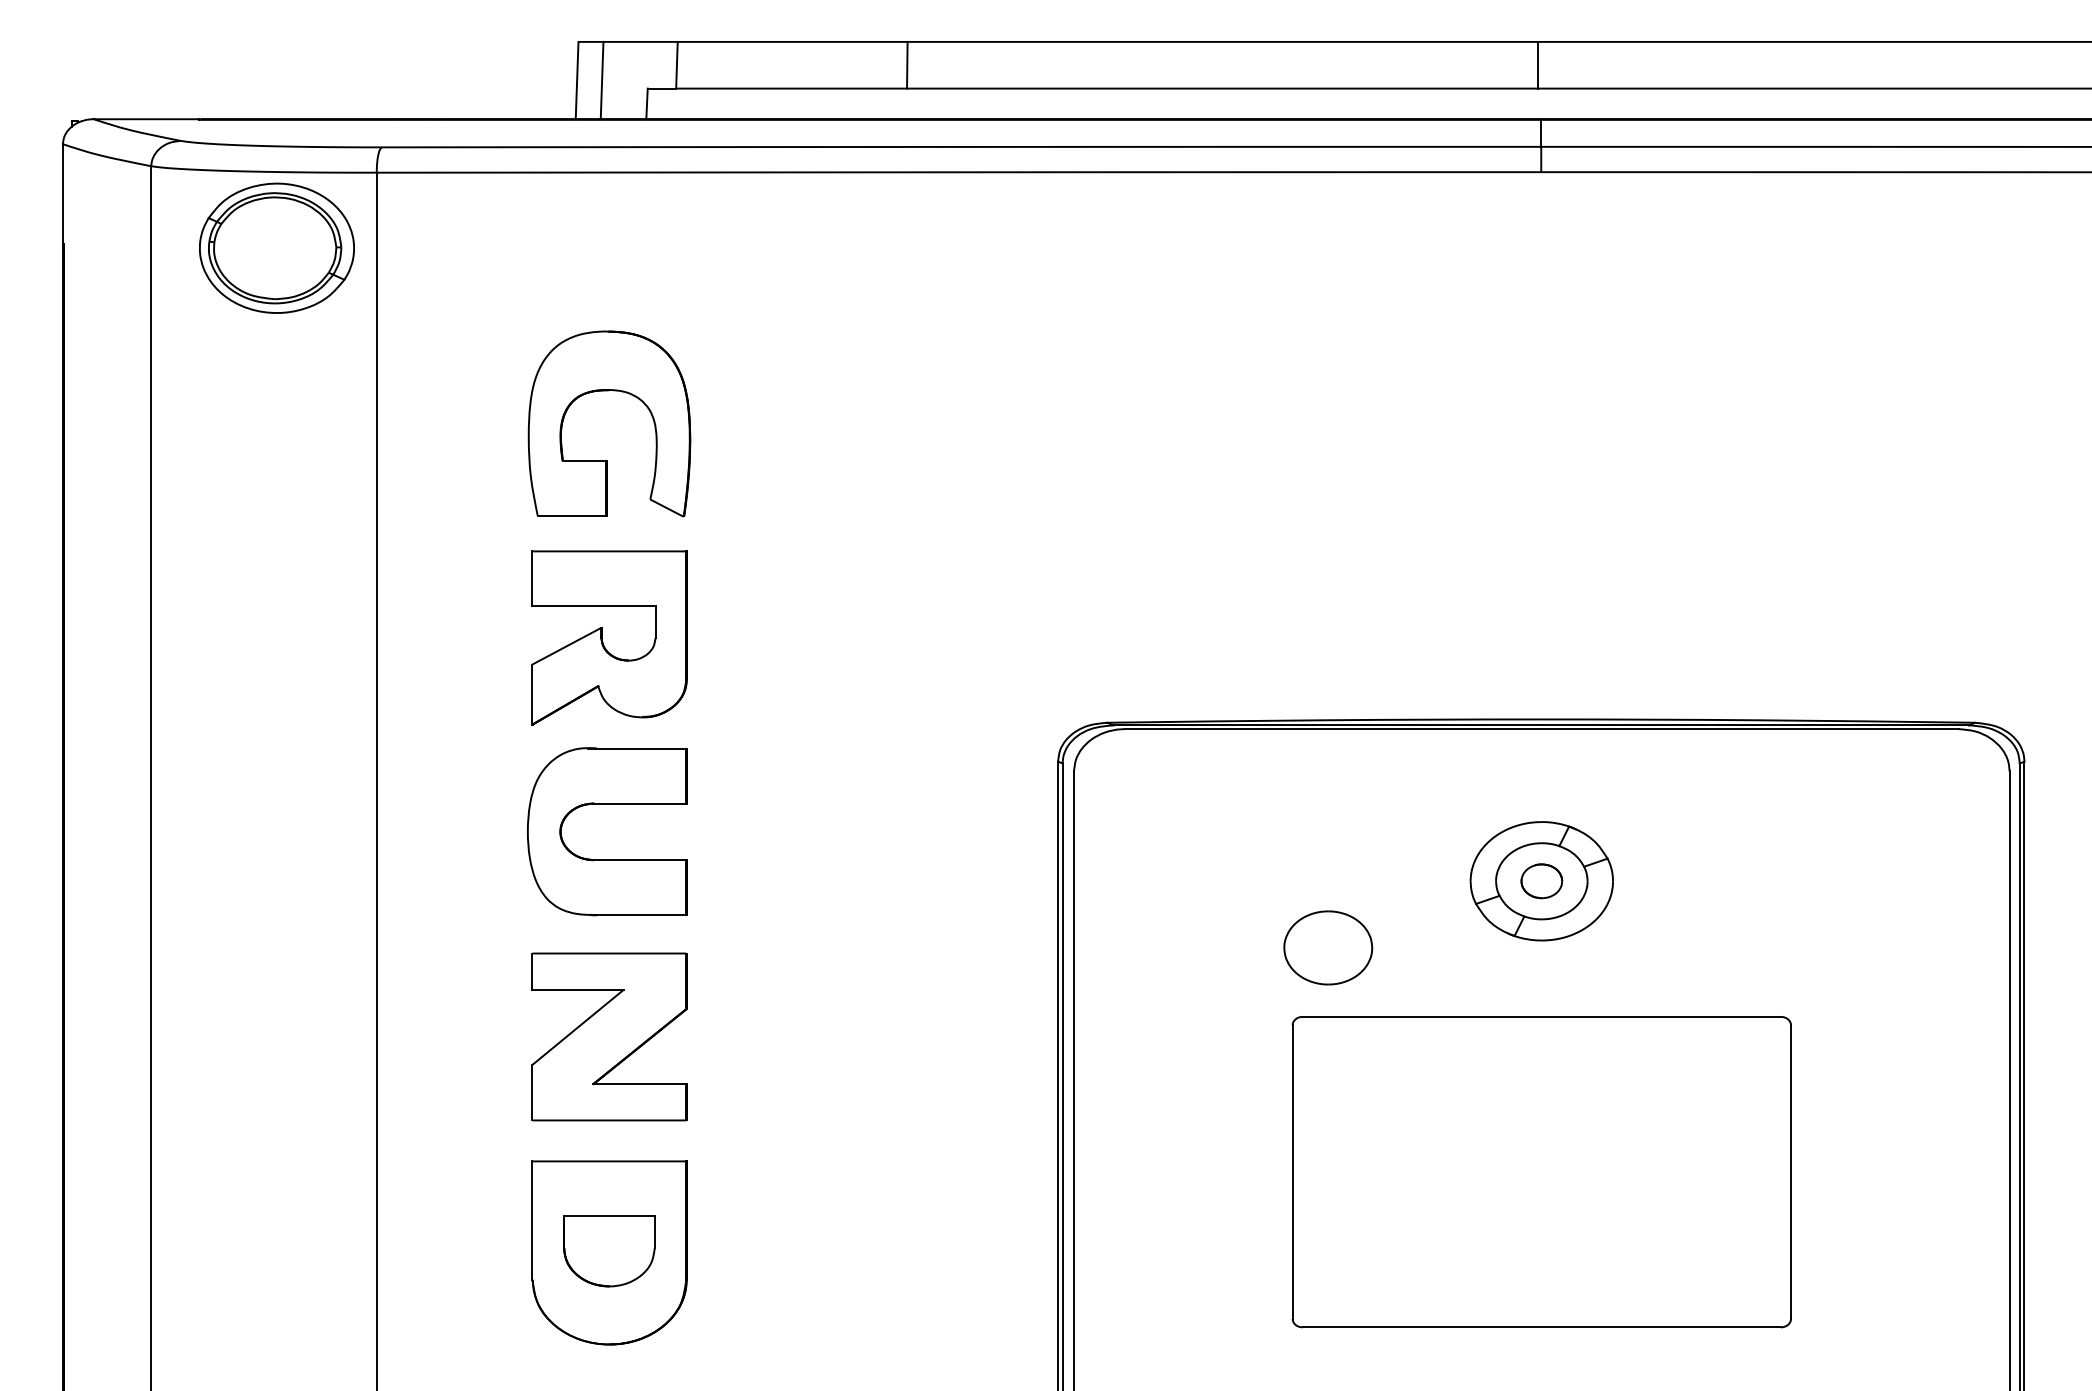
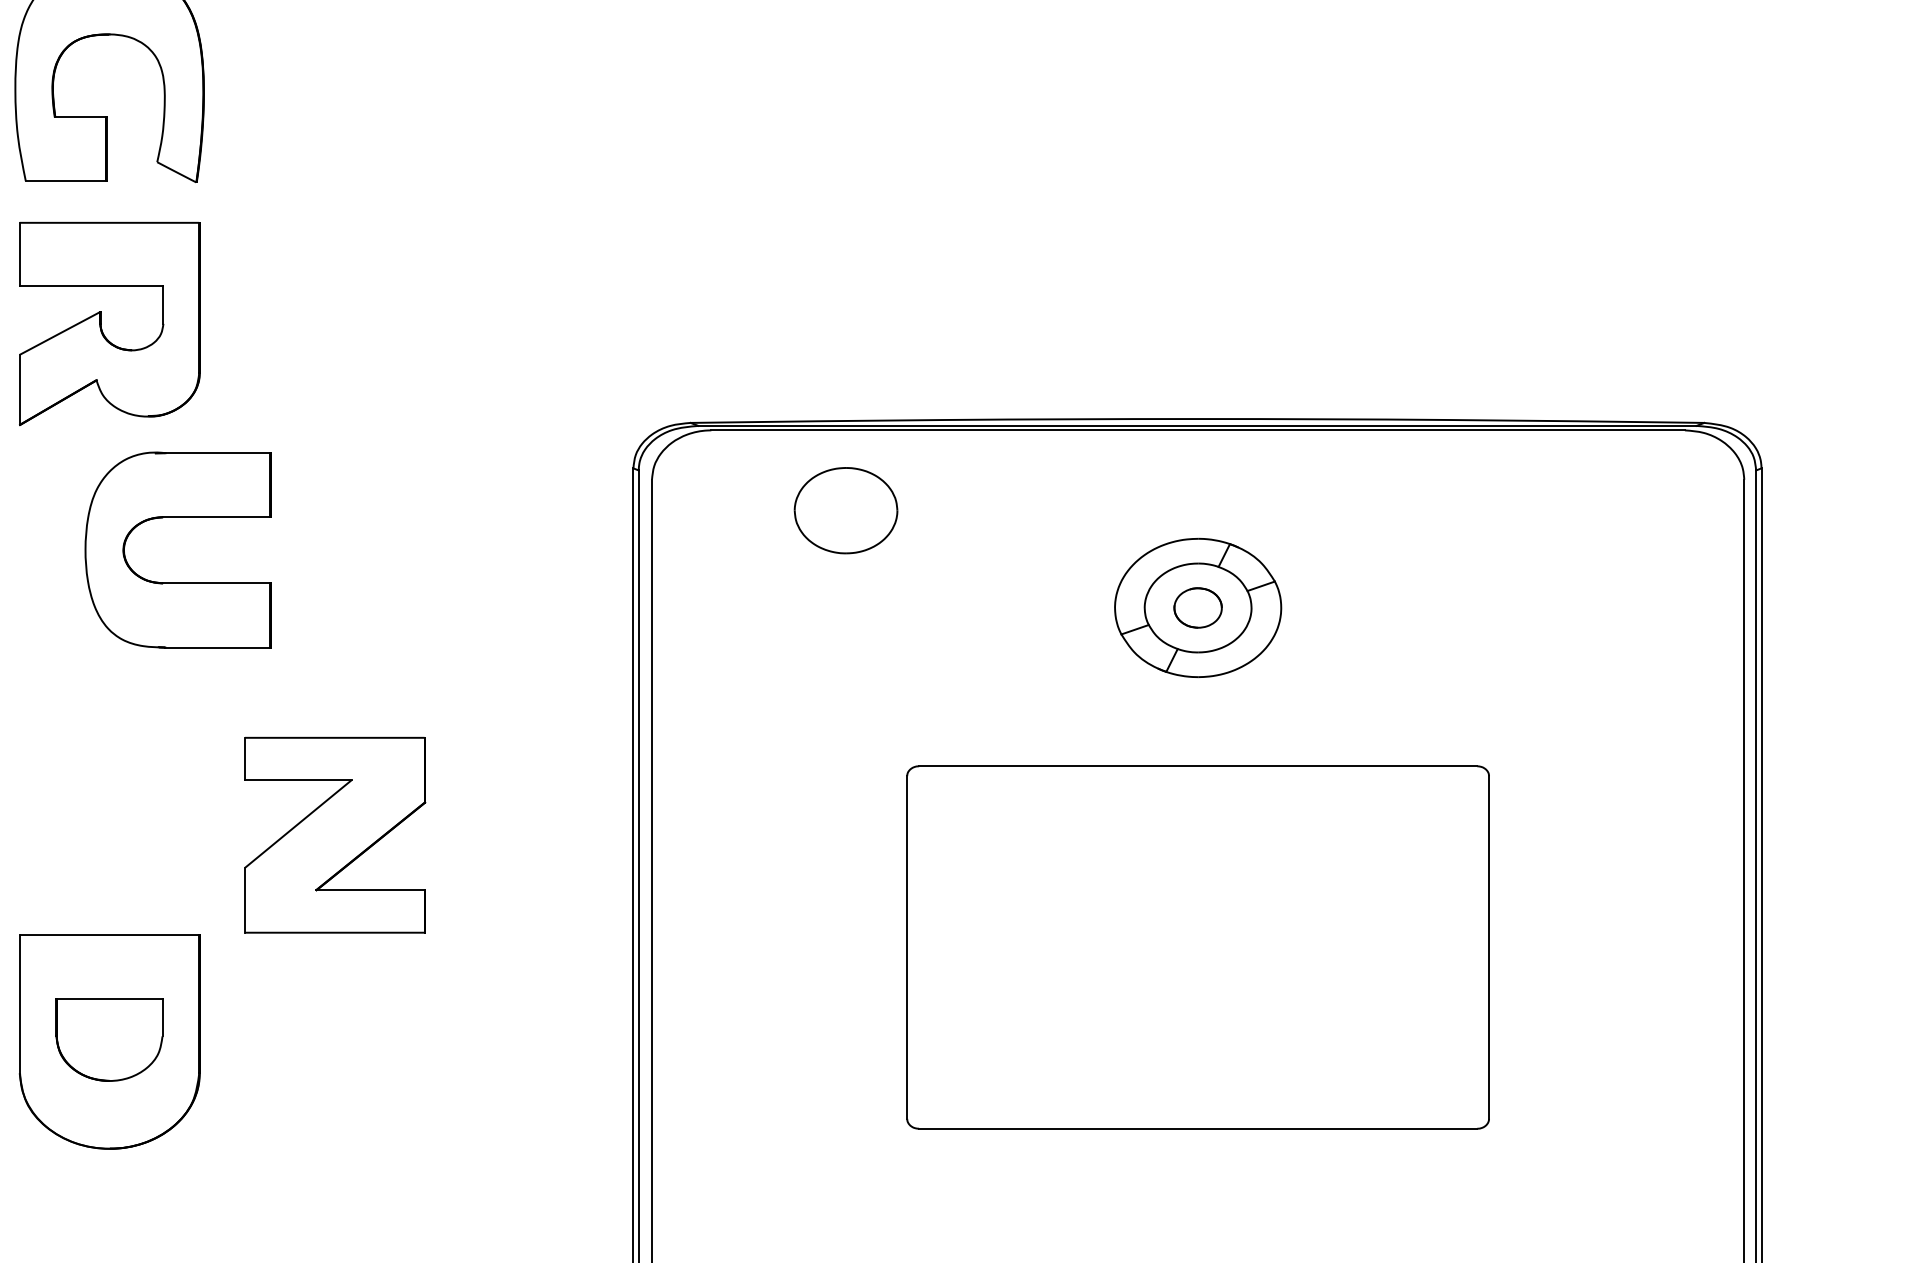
part: (607, 804) -> (178, 518), moved
part: (1328, 947) -> (846, 510), moved
part: (609, 1036) -> (334, 834), moved

